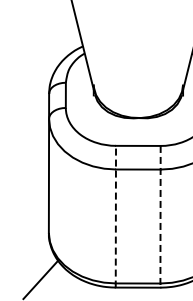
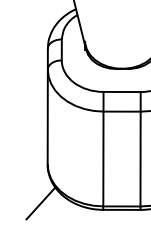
line: (115, 216) -> (103, 150), dashed -> solid
line: (160, 216) -> (140, 150), dashed -> solid

